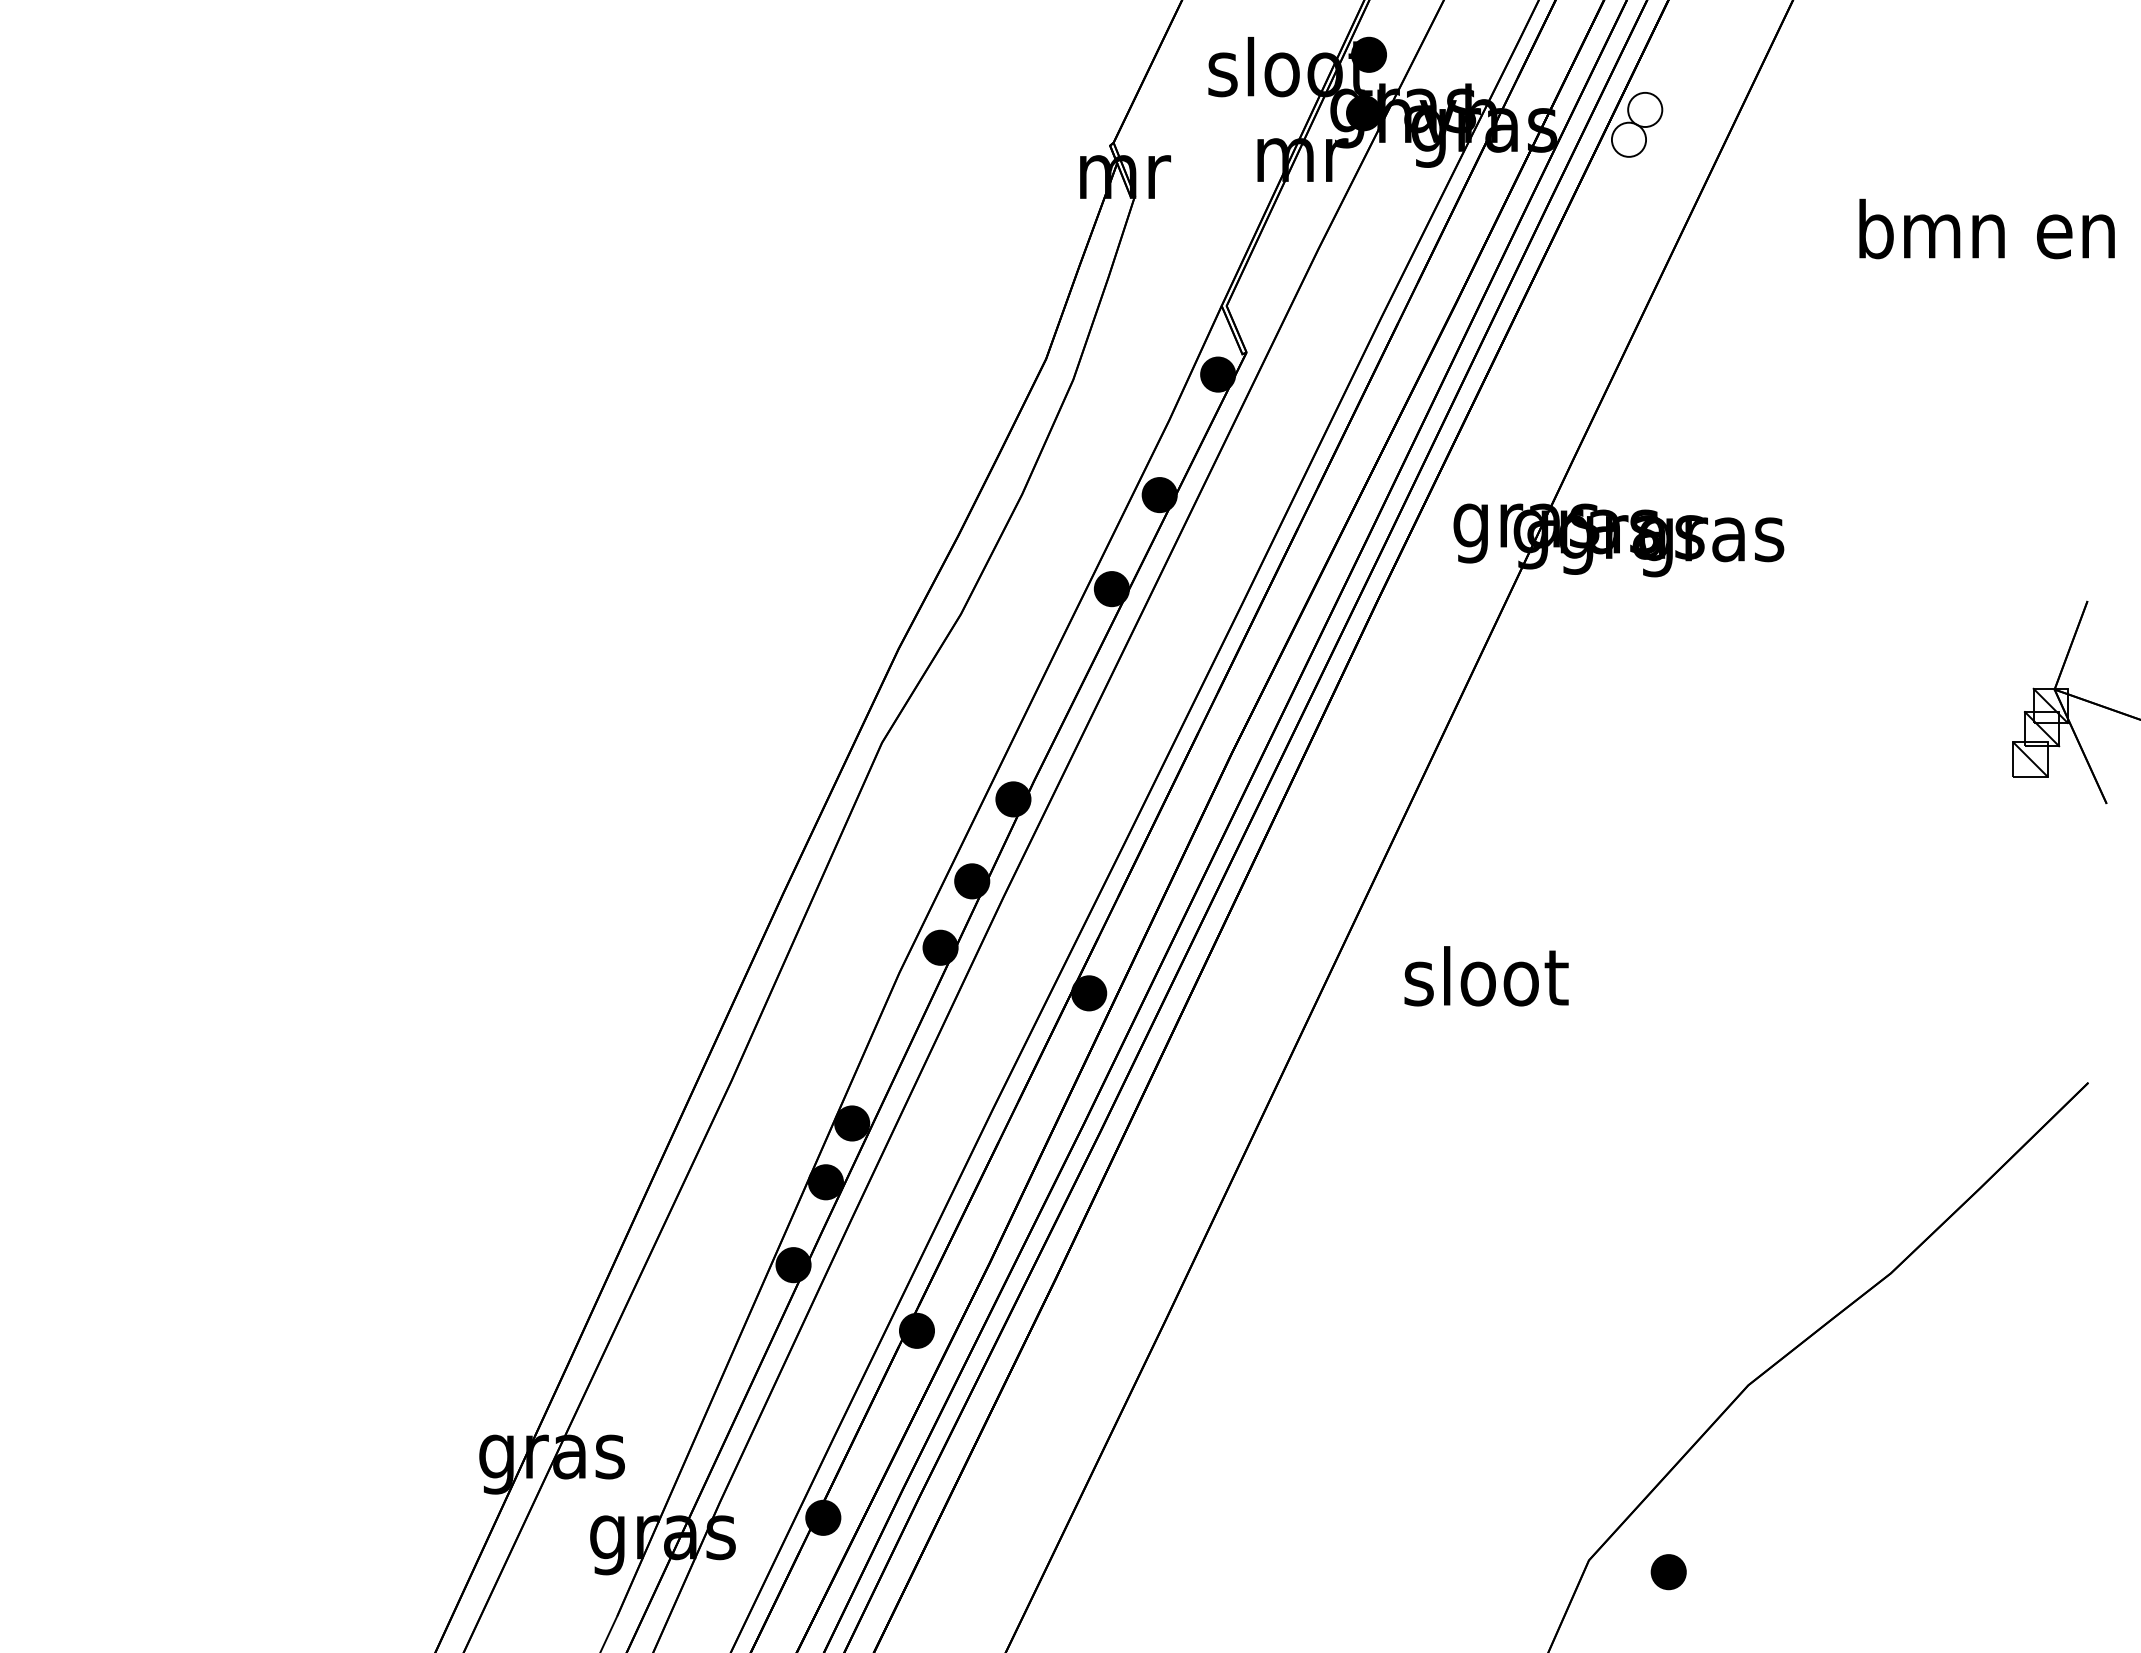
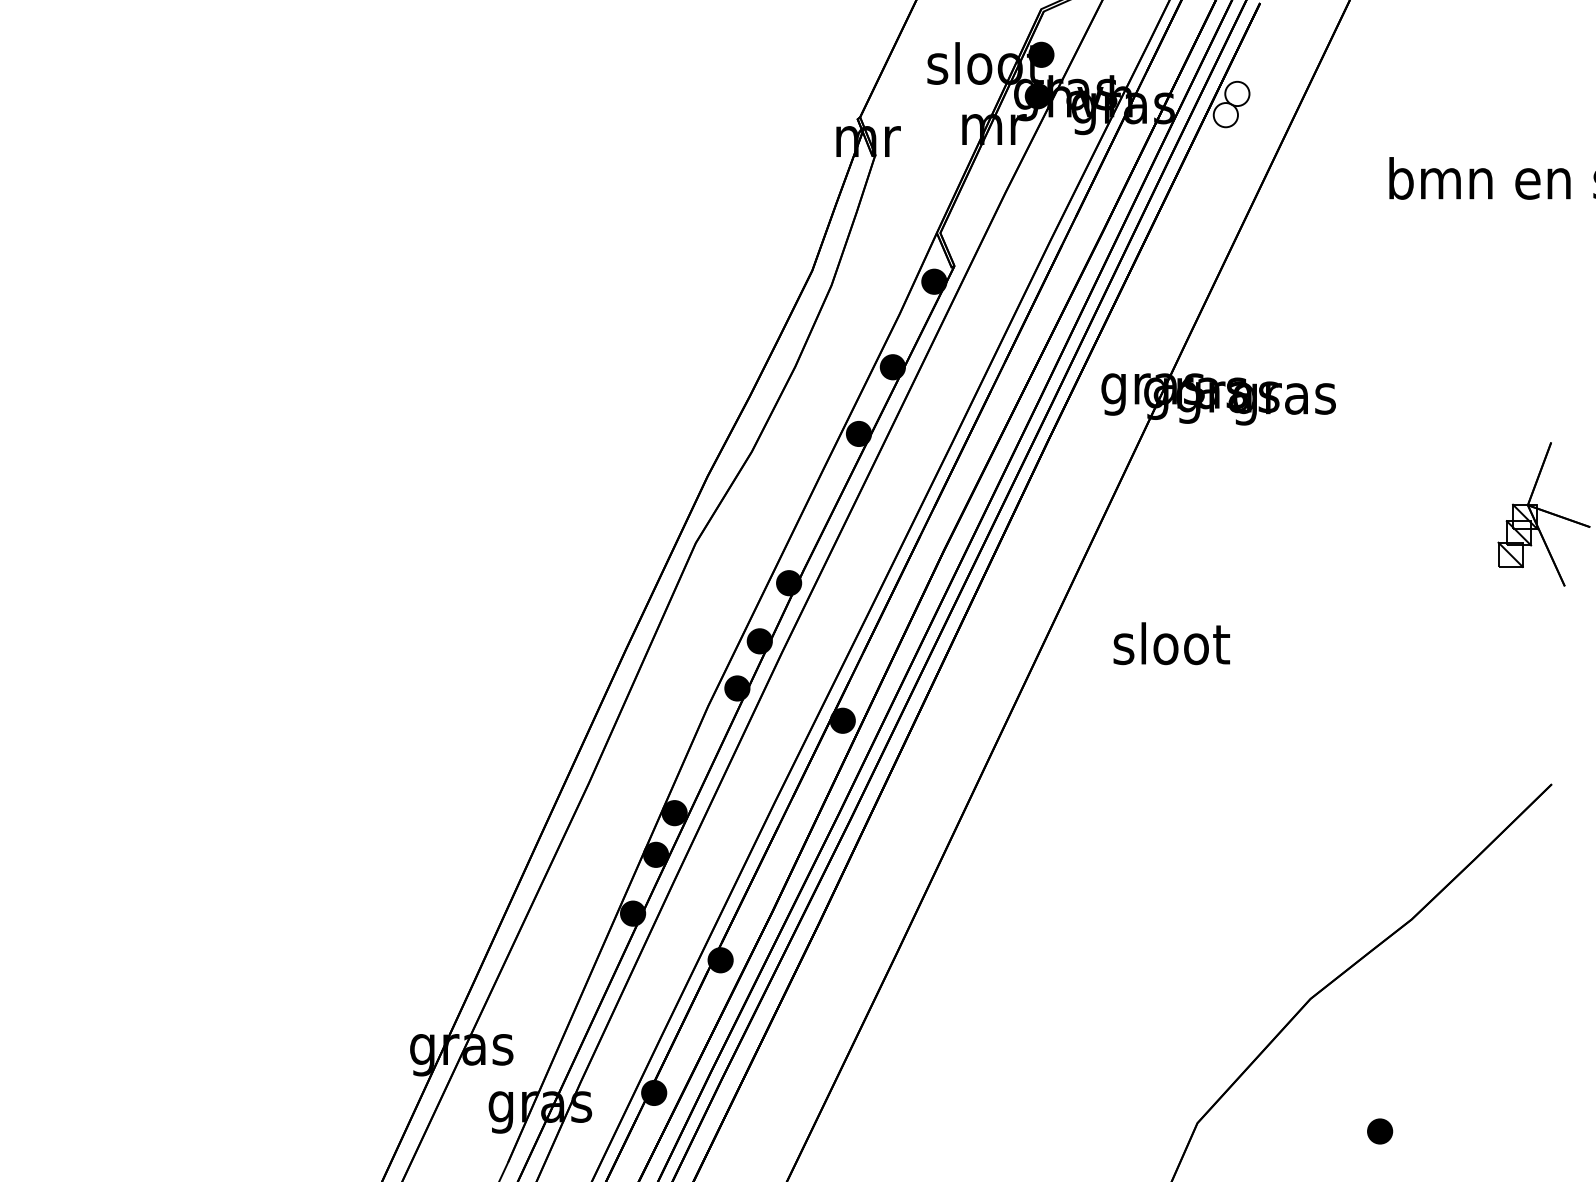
text: (1486, 976) -> (1171, 643), moved
part: (1669, 1572) -> (1380, 1131), moved

